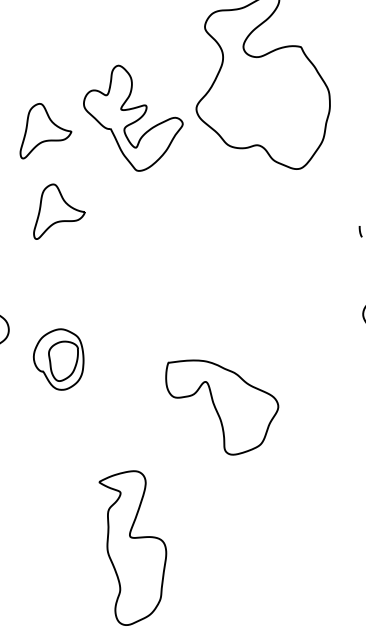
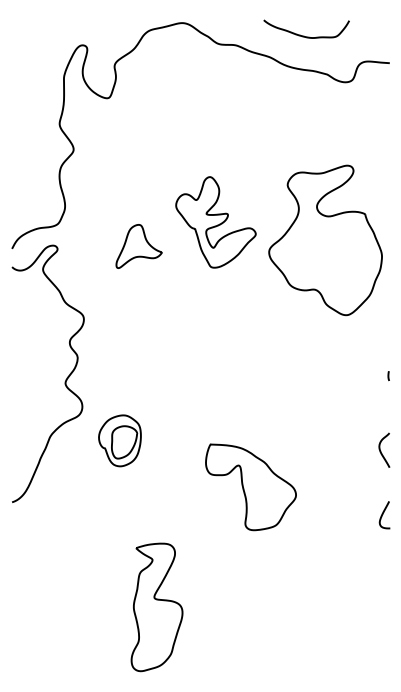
part: (133, 117) -> (215, 222), moved
part: (56, 209) -> (138, 315), removed
part: (223, 405) -> (250, 487), moved

